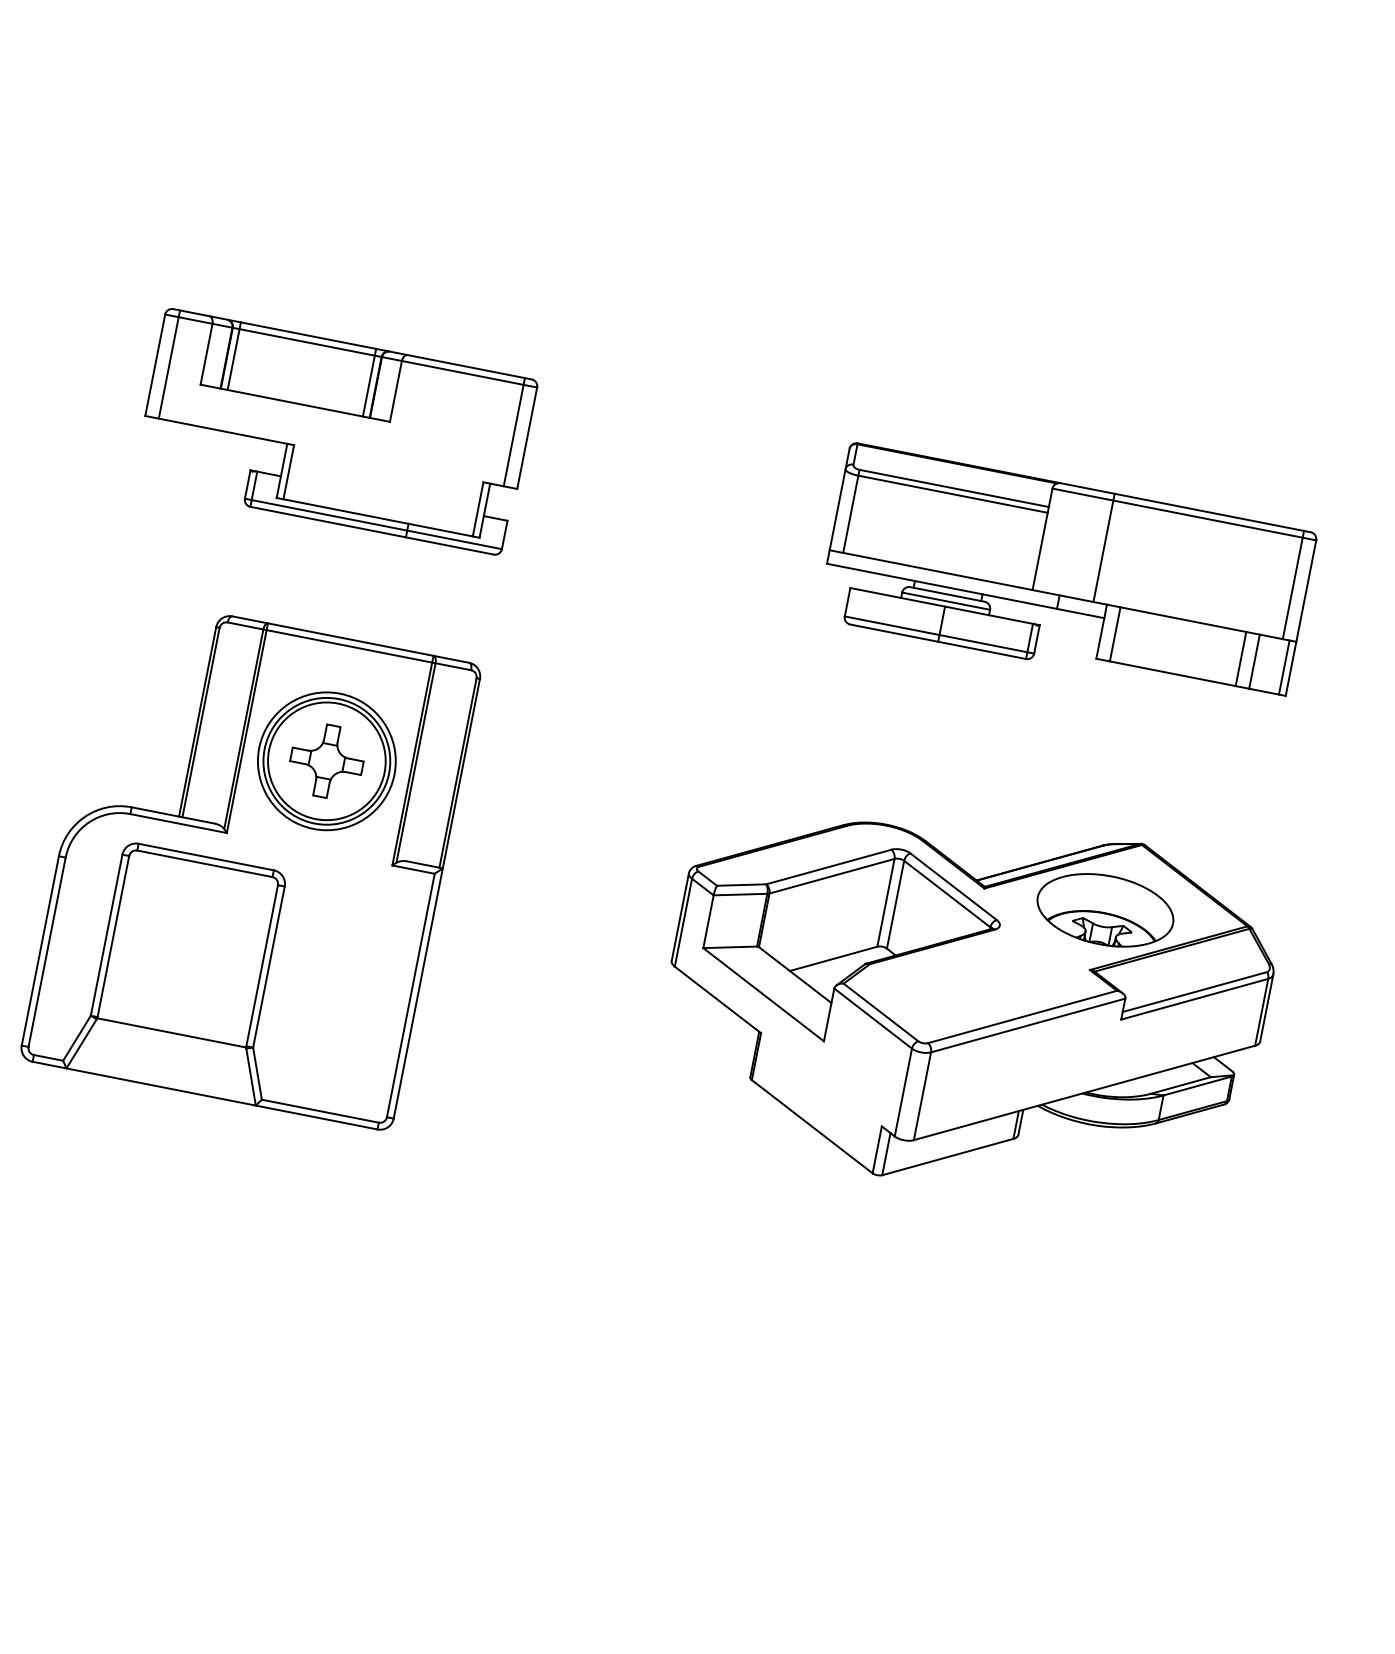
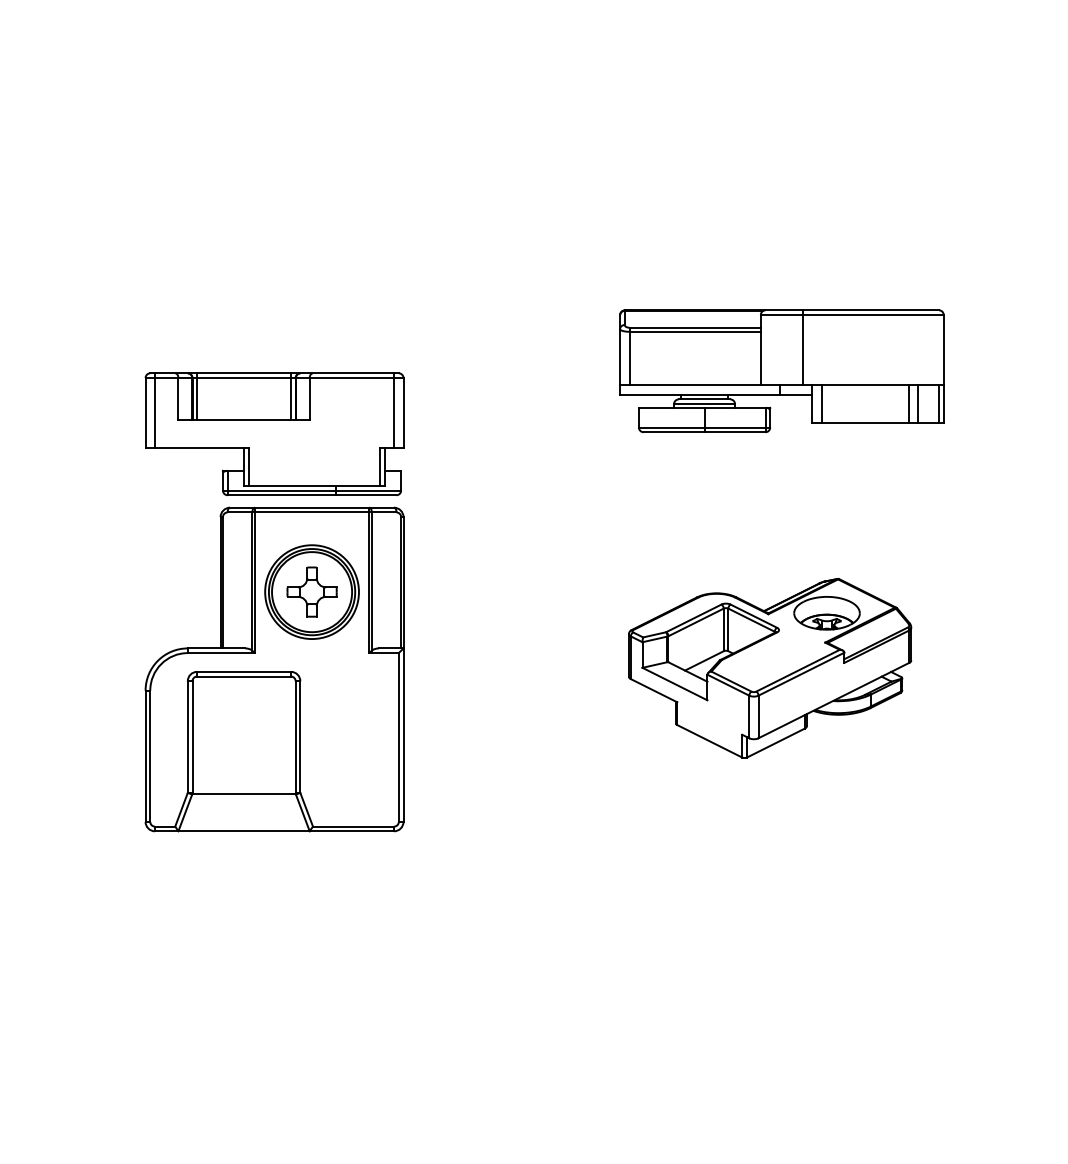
part: (335, 431) -> (274, 433), moved
line: (1293, 584) -> (934, 347), removed
part: (964, 1000) -> (769, 668), size x0.7

